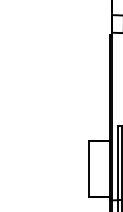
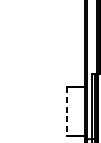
line: (89, 168) -> (66, 111), solid -> dashed

